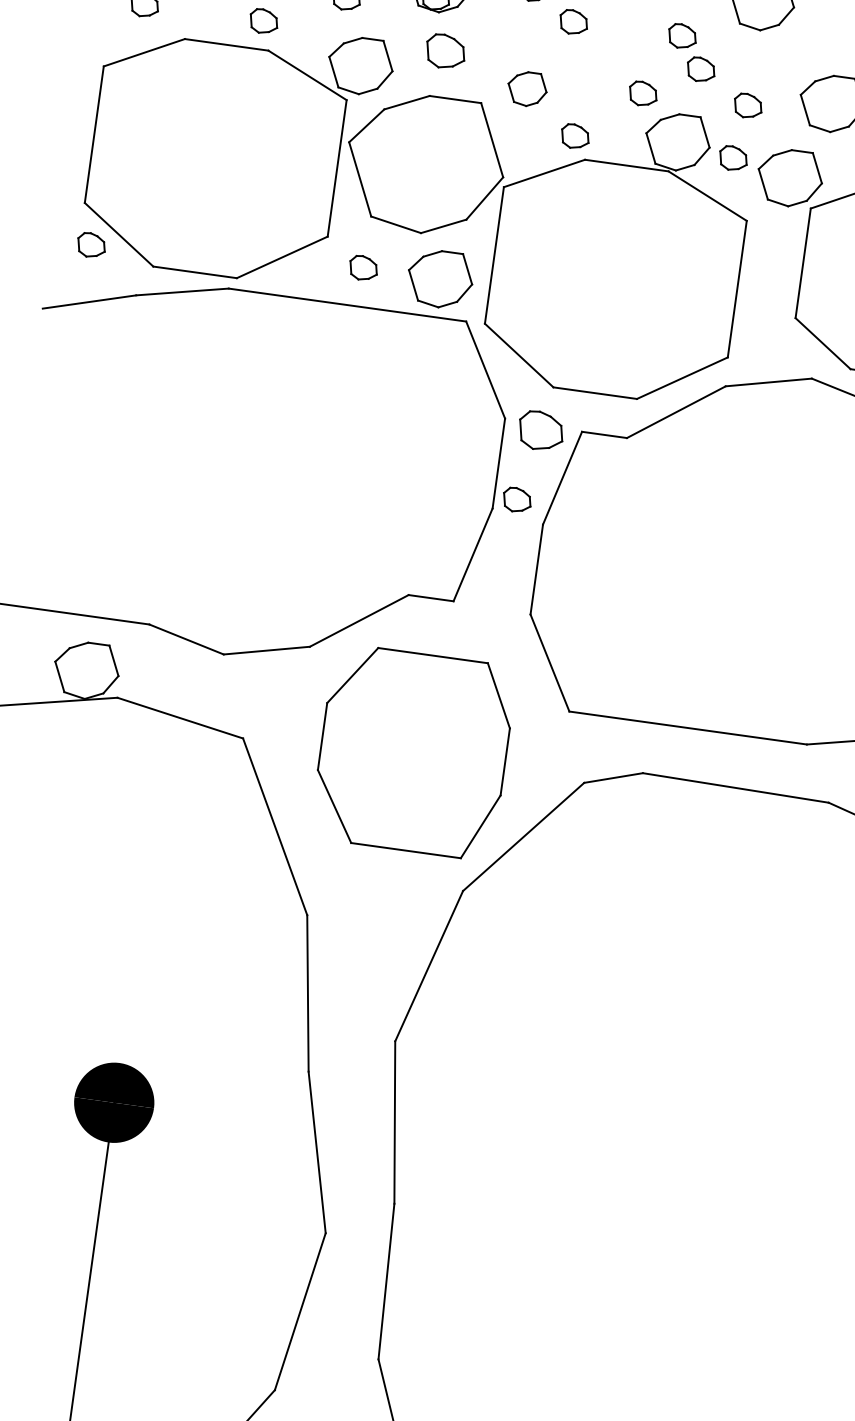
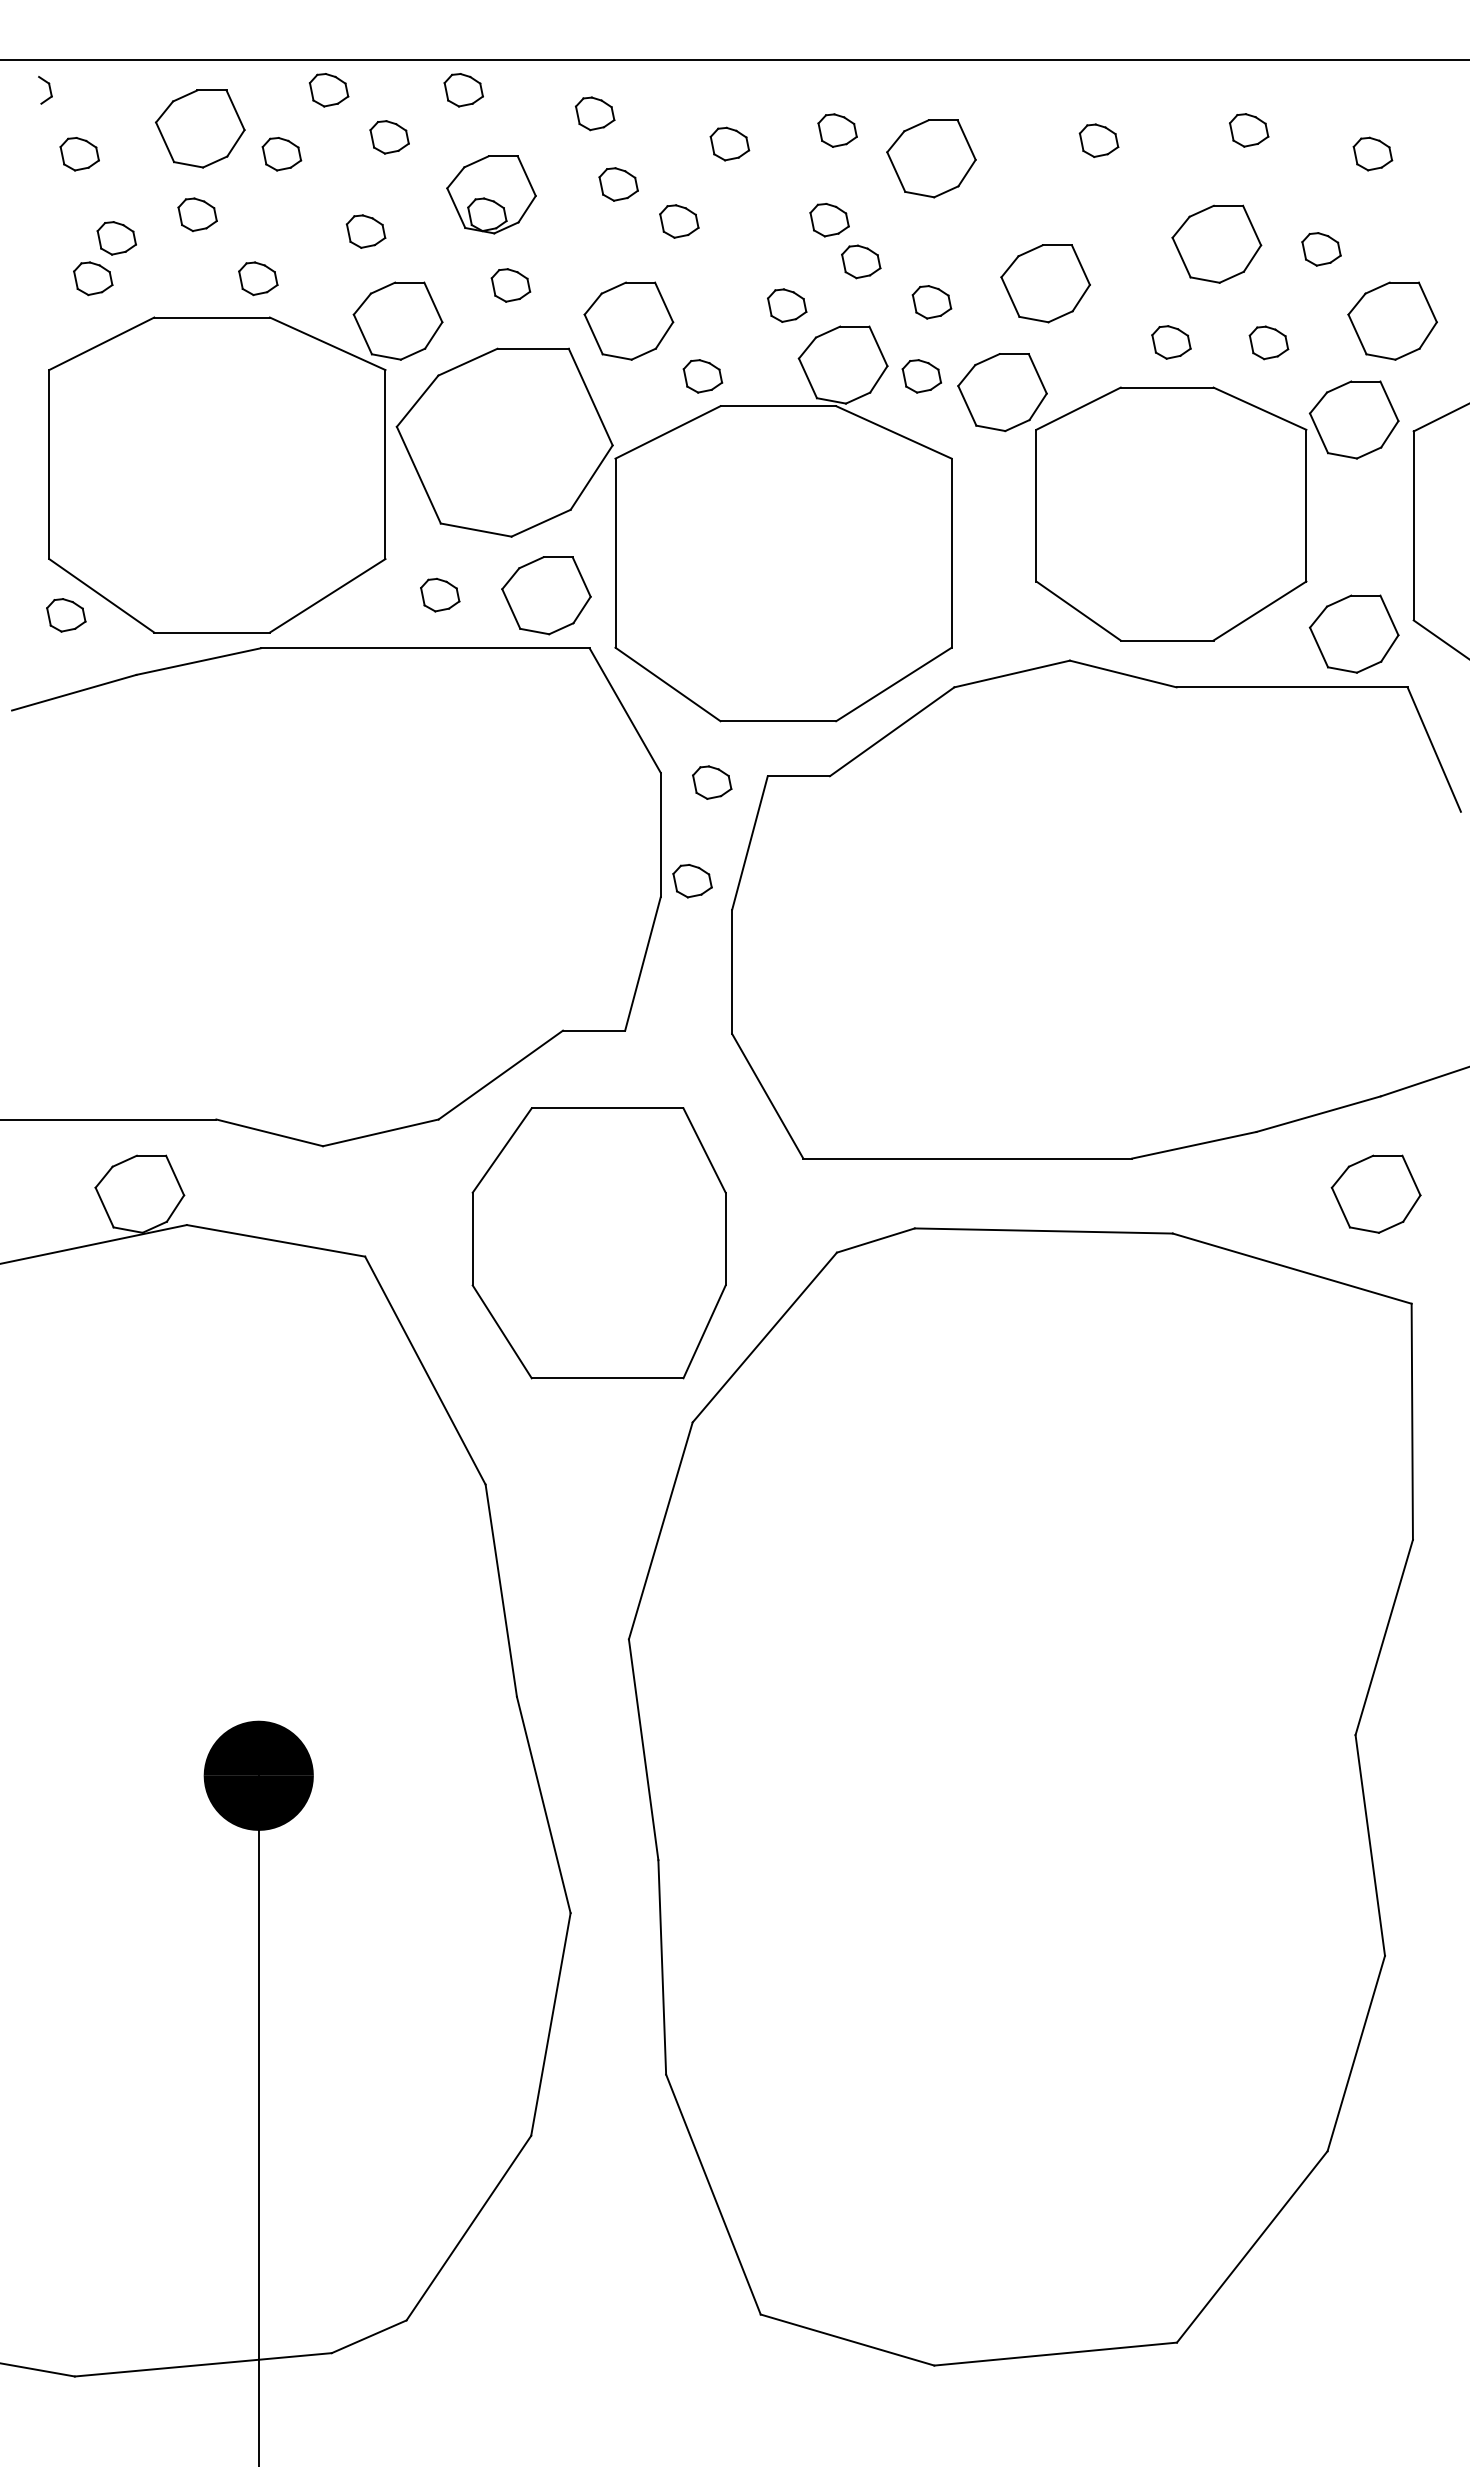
part: (445, 51) -> (510, 285), size x0.71
part: (527, 88) -> (628, 320), size x1.67
part: (541, 430) -> (712, 782), size x0.62

